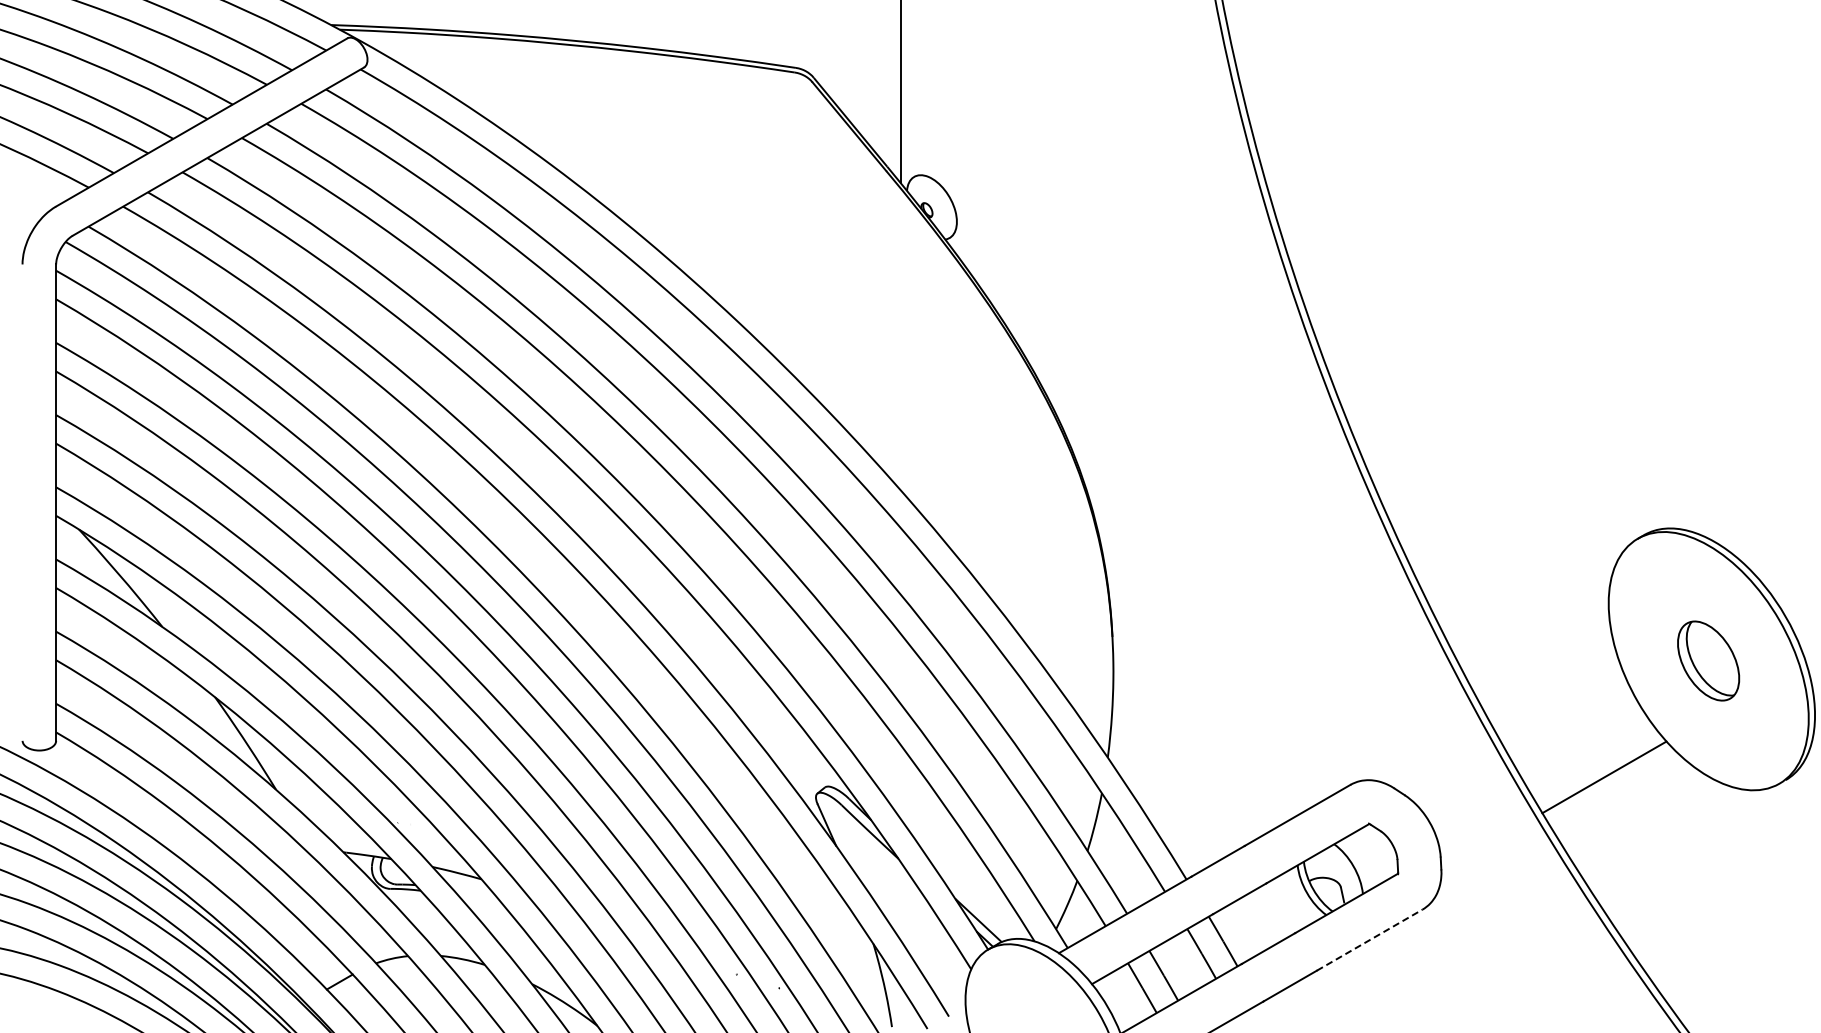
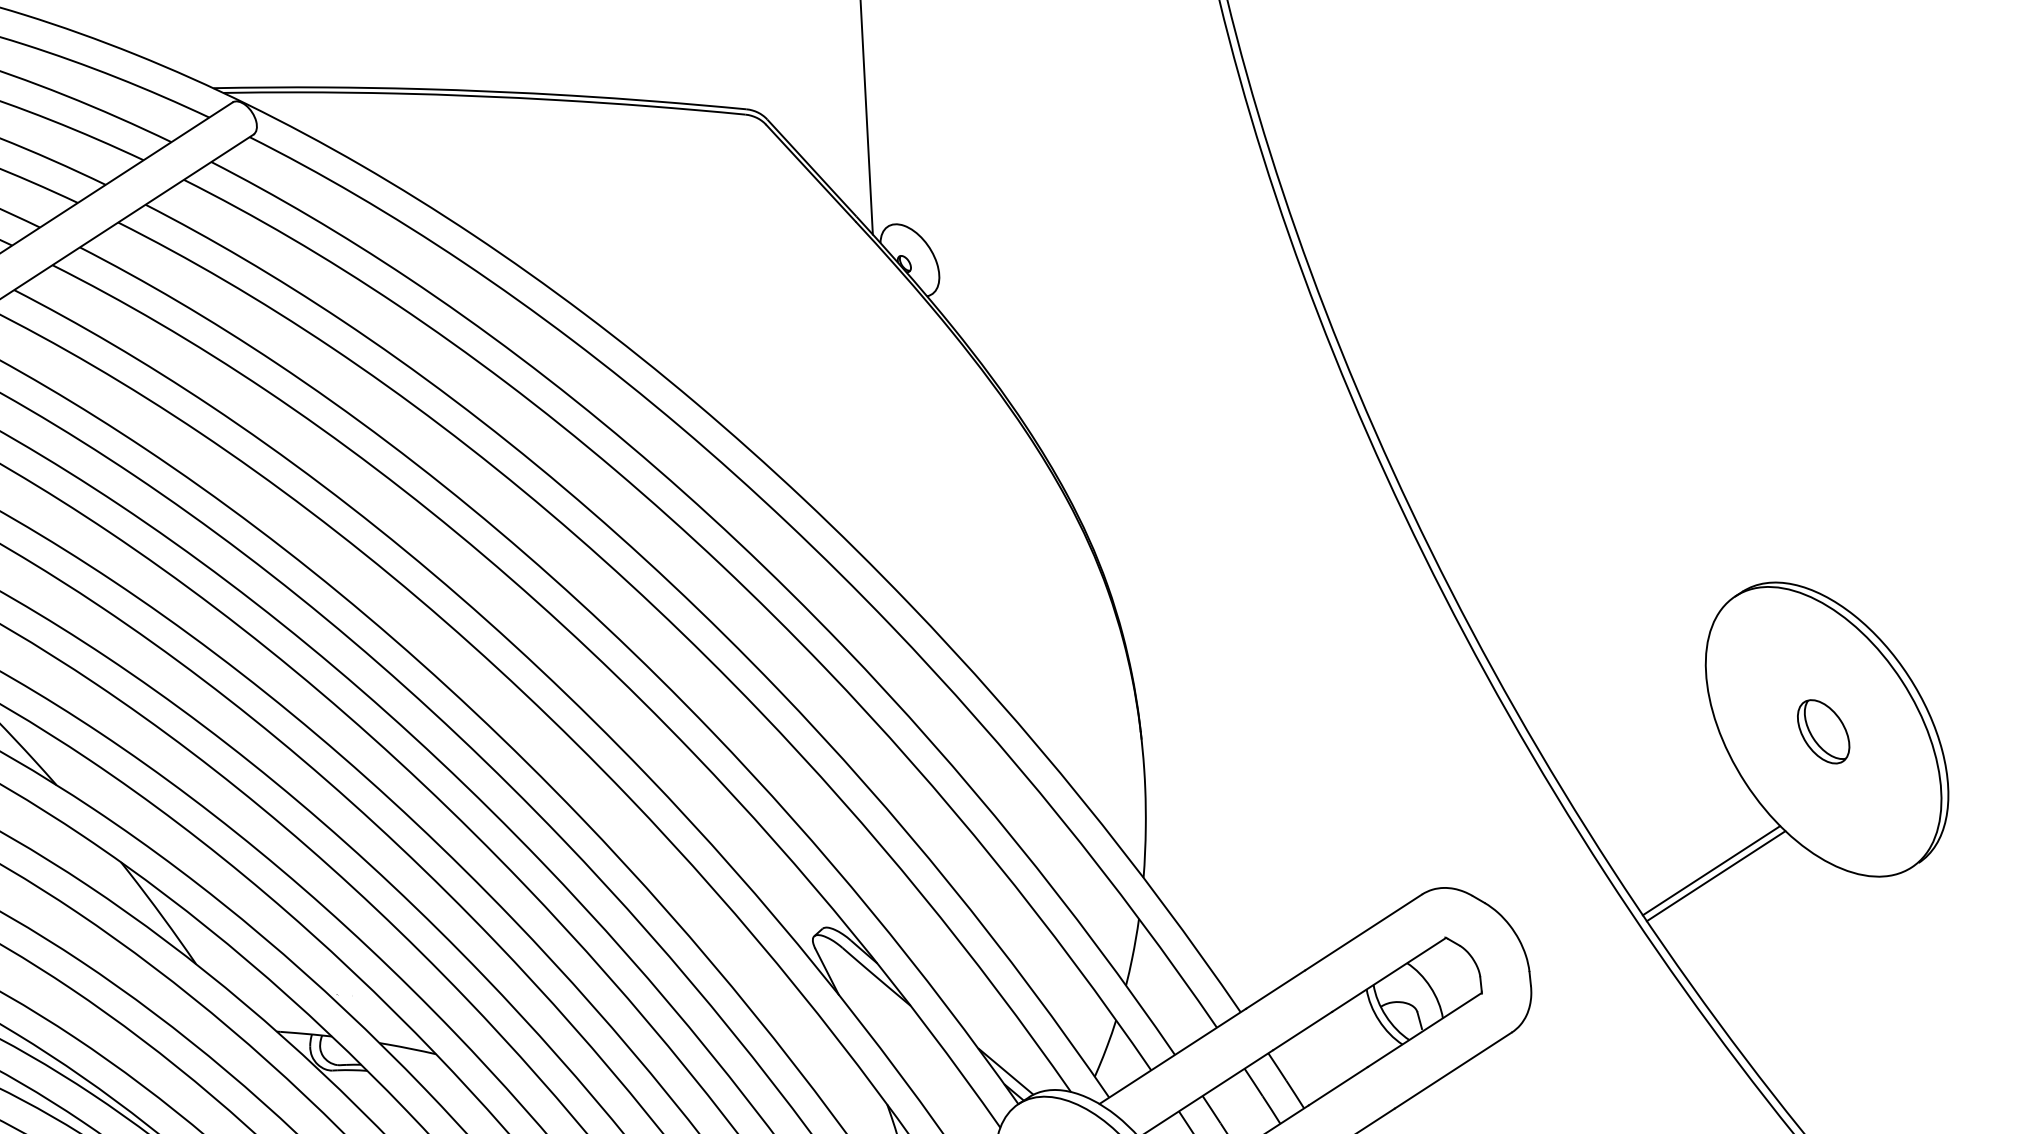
part: (1708, 661) -> (1823, 732), size x0.71
line: (1607, 782) -> (1715, 876), added
line: (1369, 940) -> (1453, 1070), dashed -> solid

